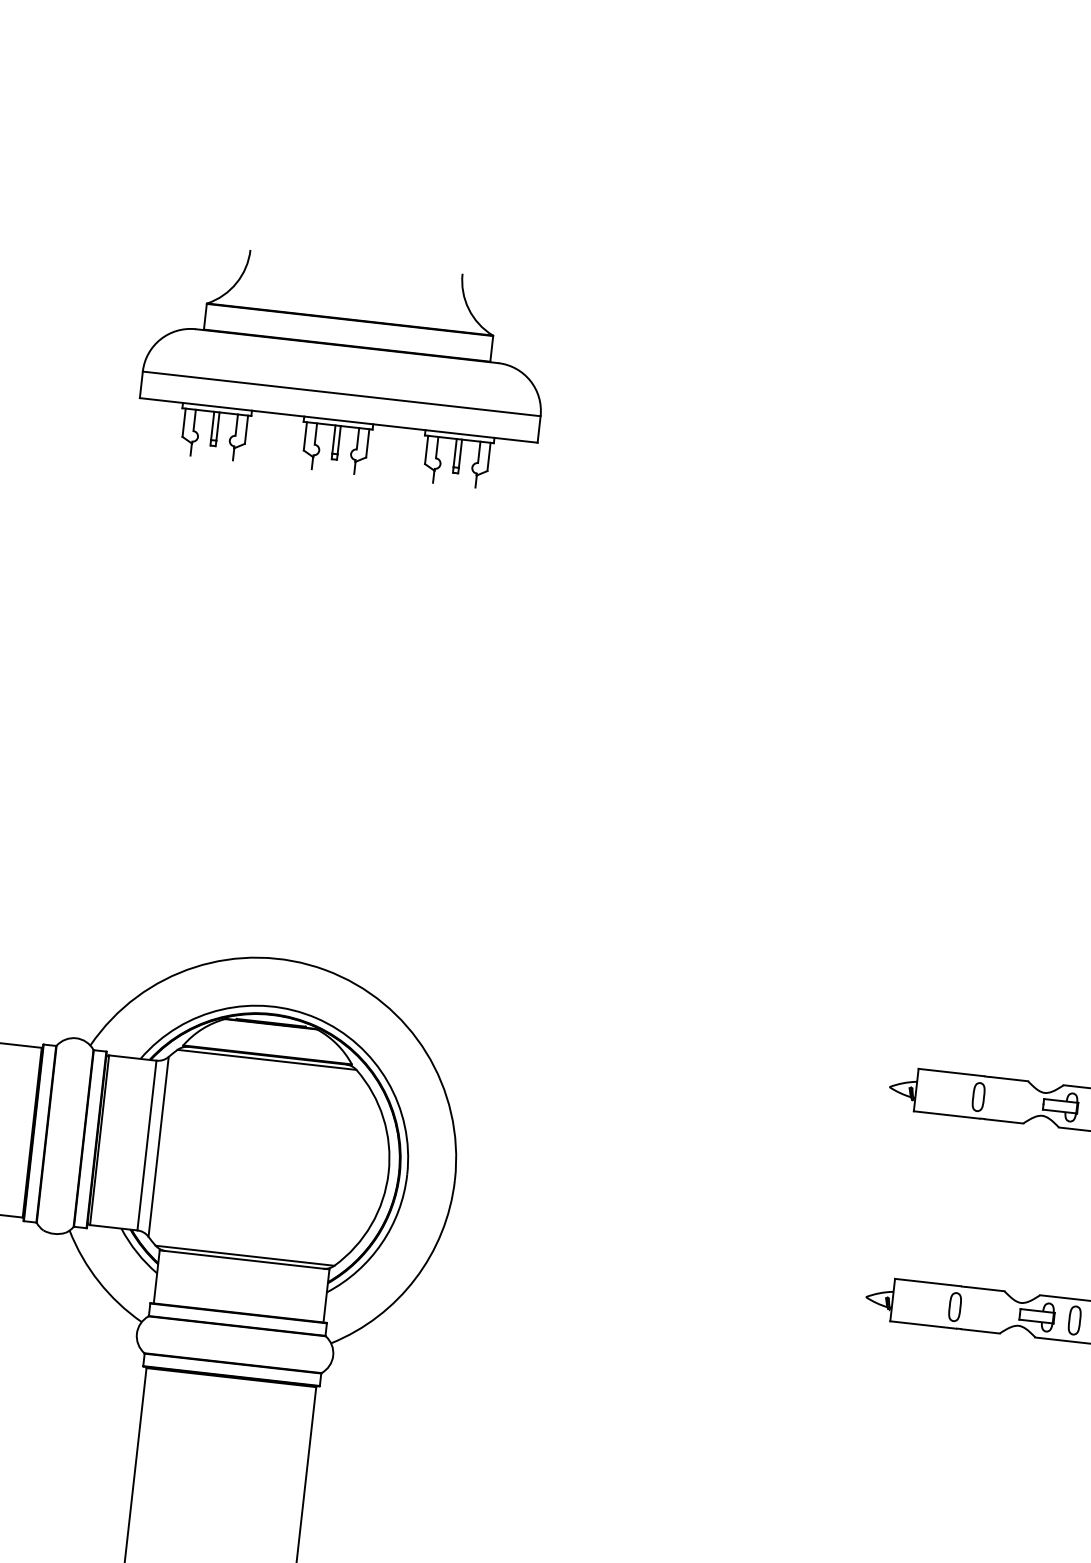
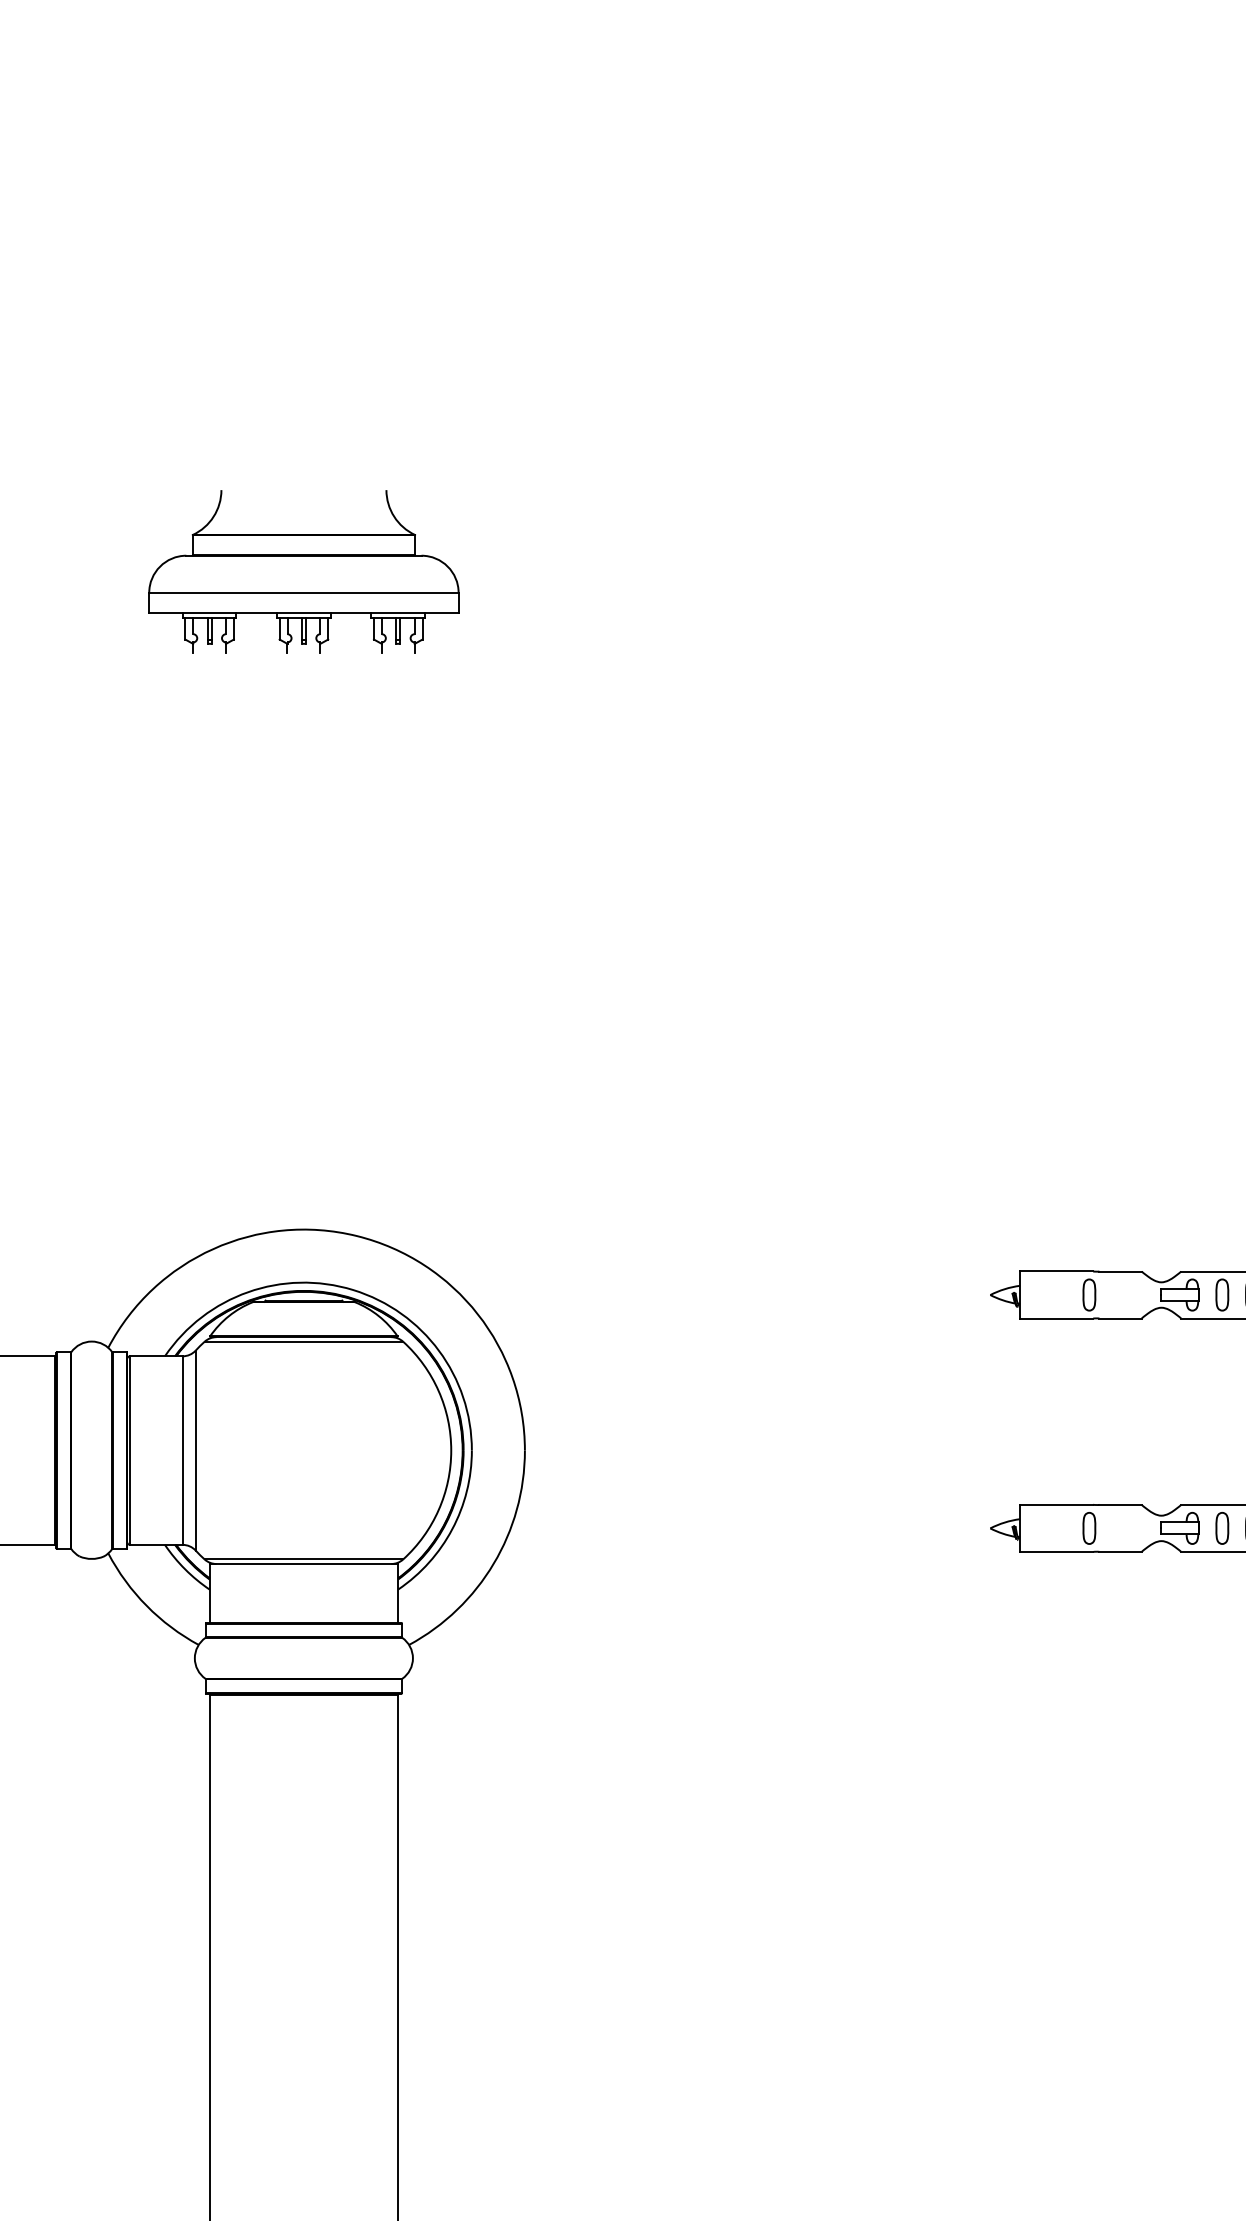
part: (344, 366) -> (303, 571), size x0.7

